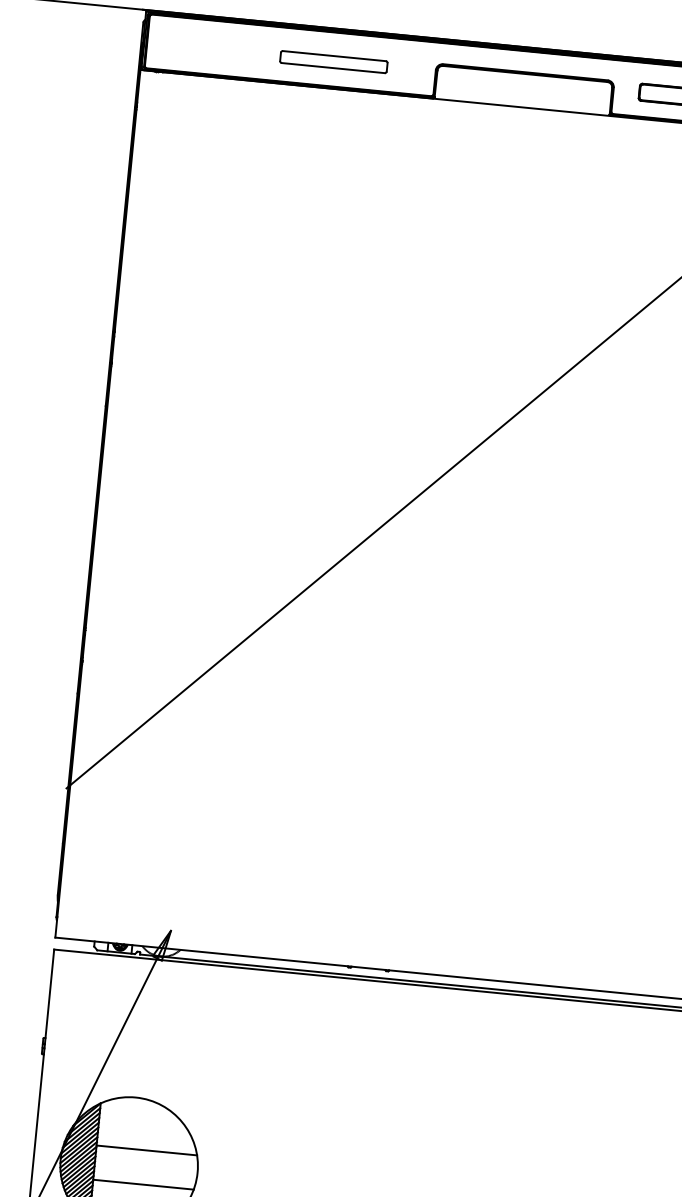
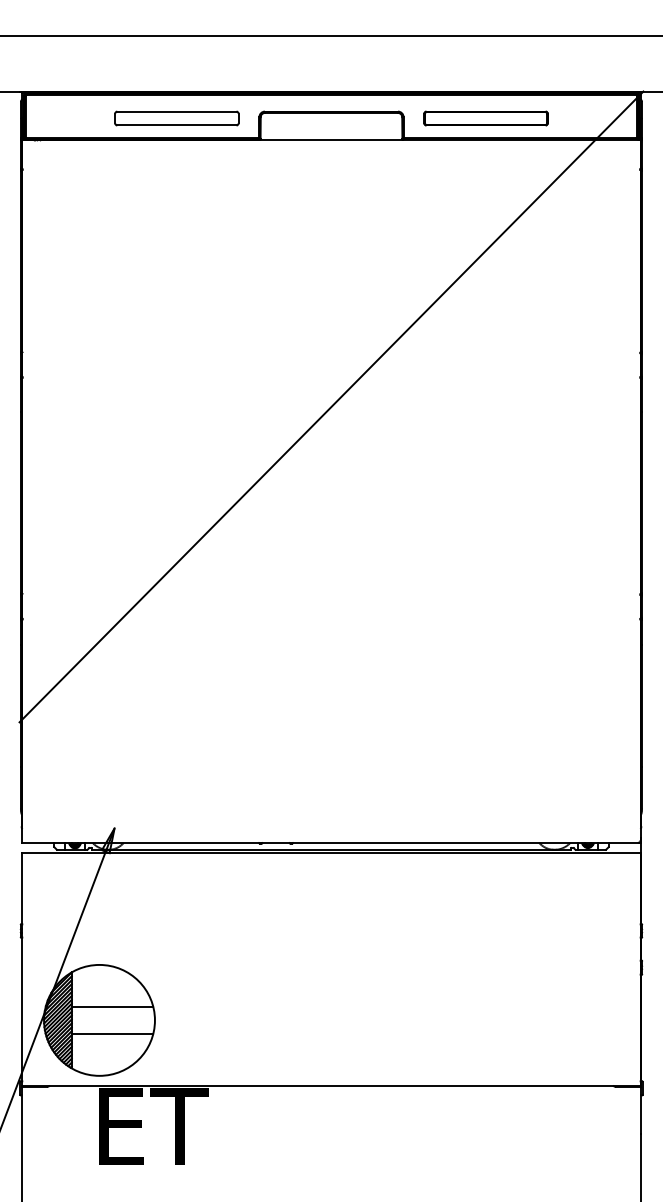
part: (333, 62) -> (176, 118), size x1.43

